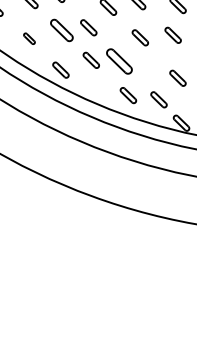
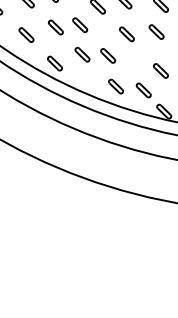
part: (61, 29) -> (55, 26), size x0.71
part: (29, 38) -> (26, 34), size x1.43
part: (119, 61) -> (108, 55), size x0.62

